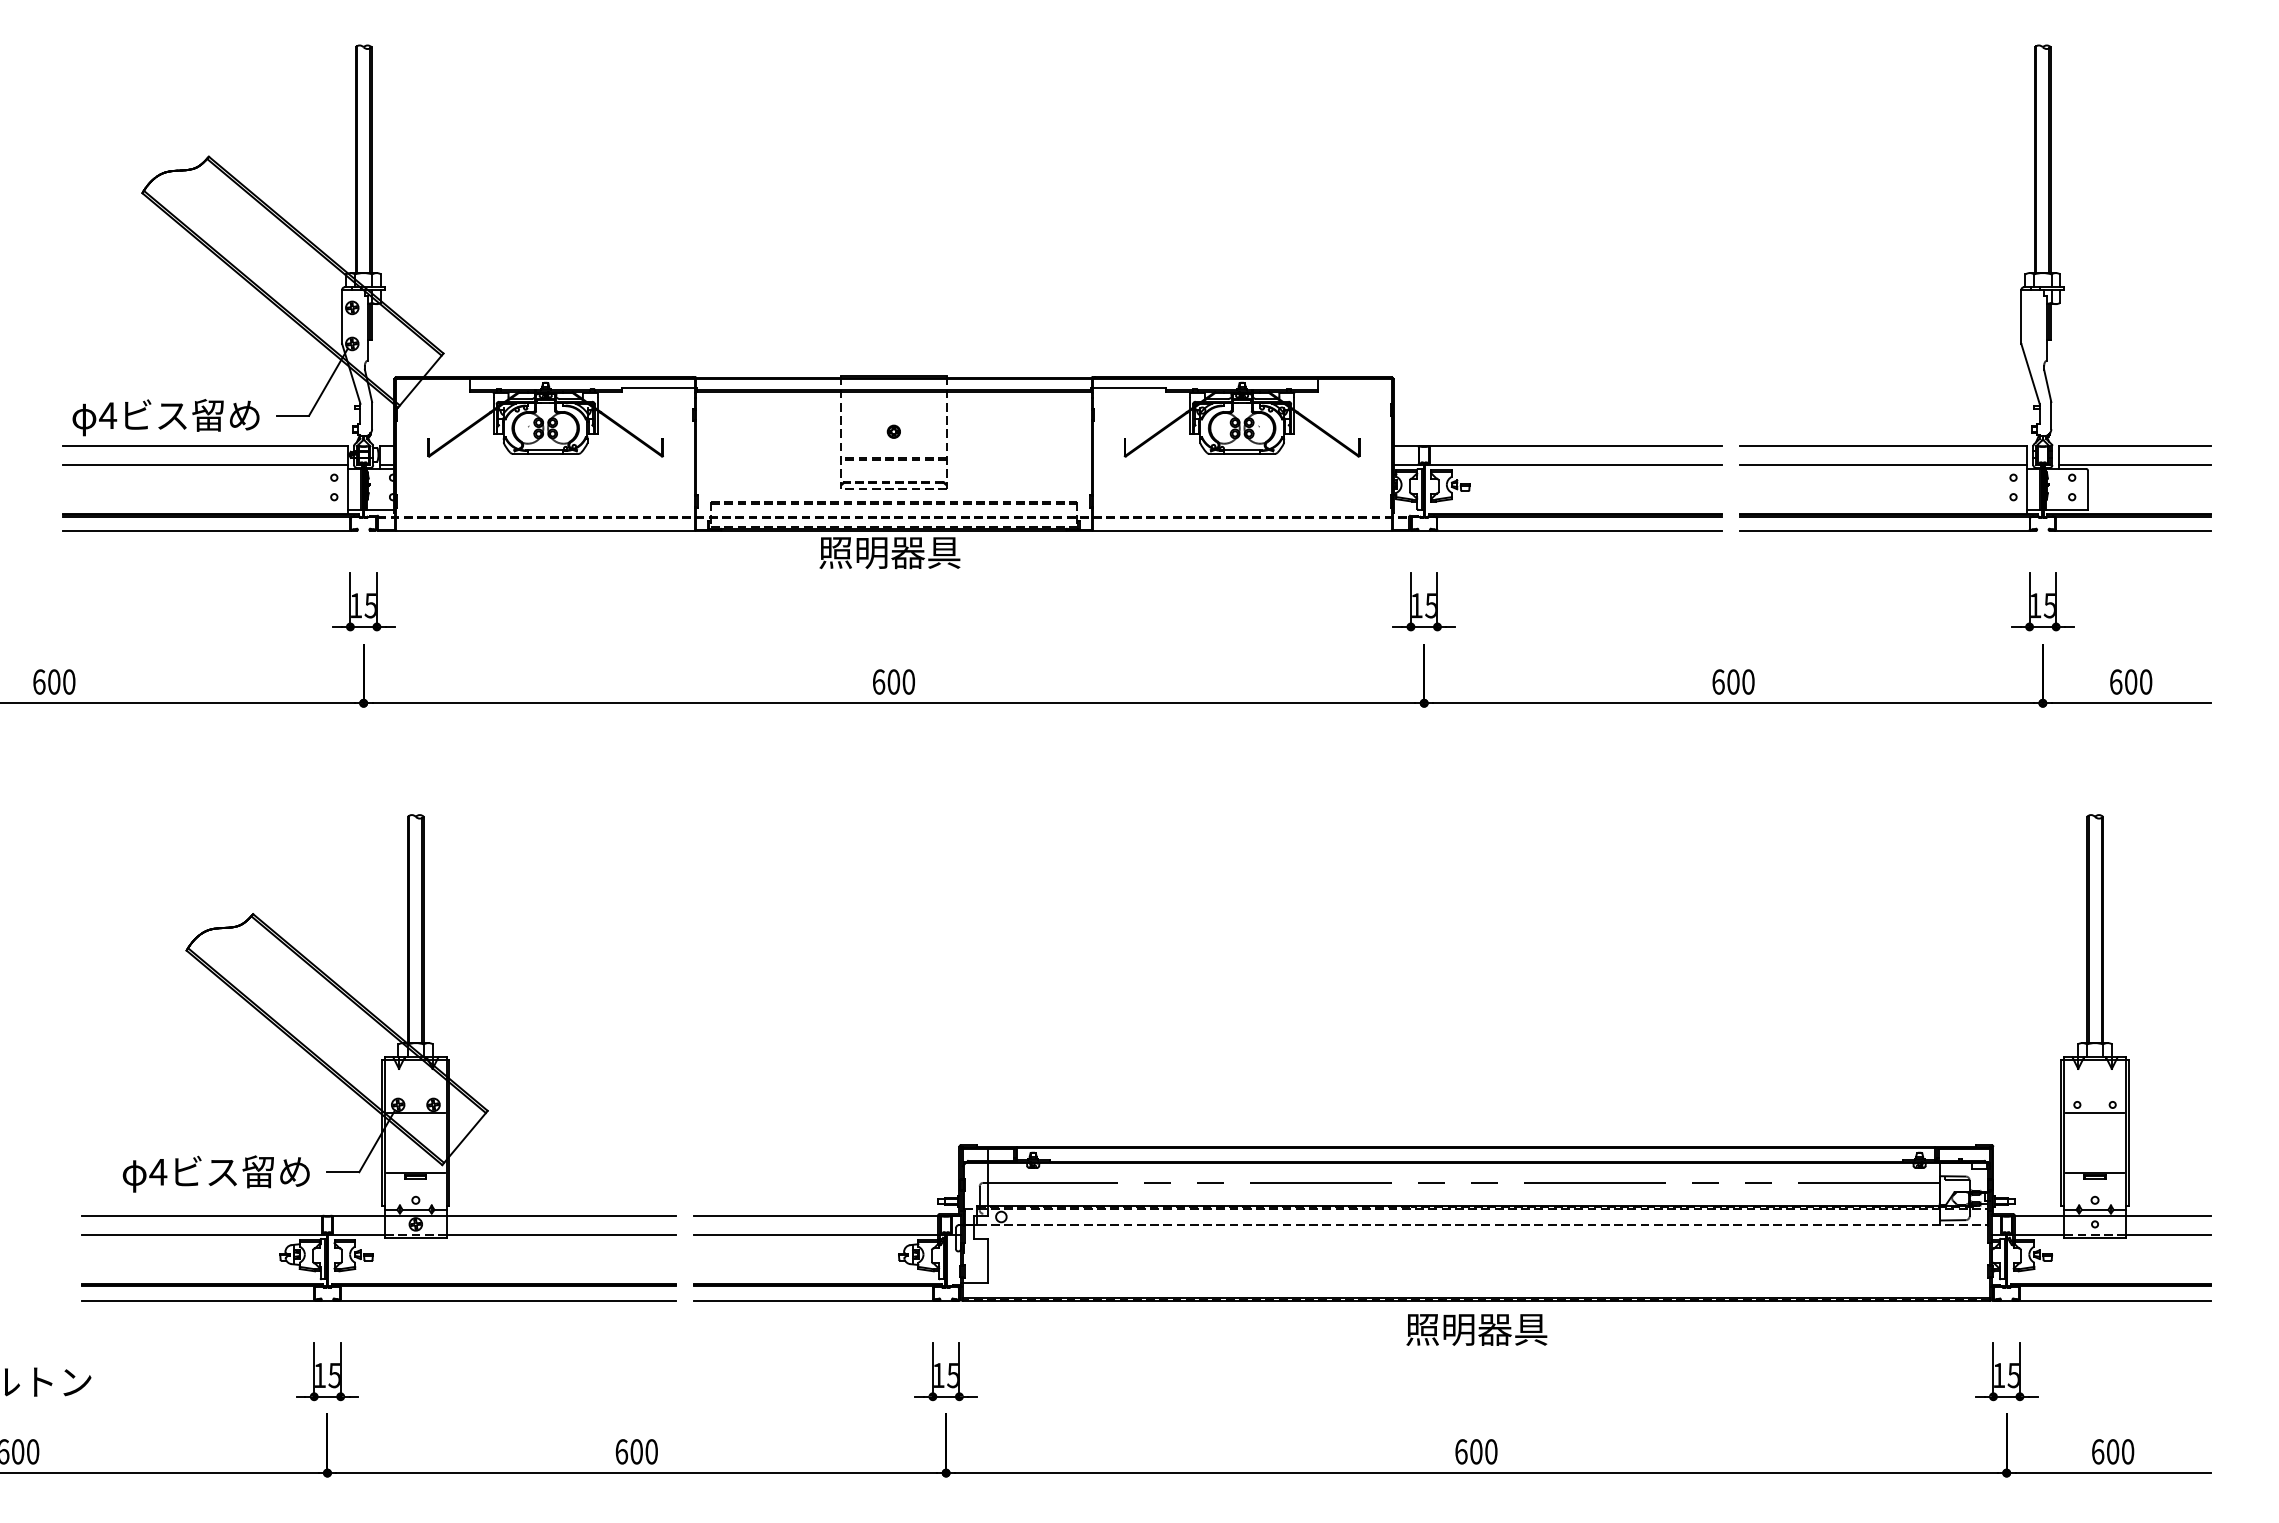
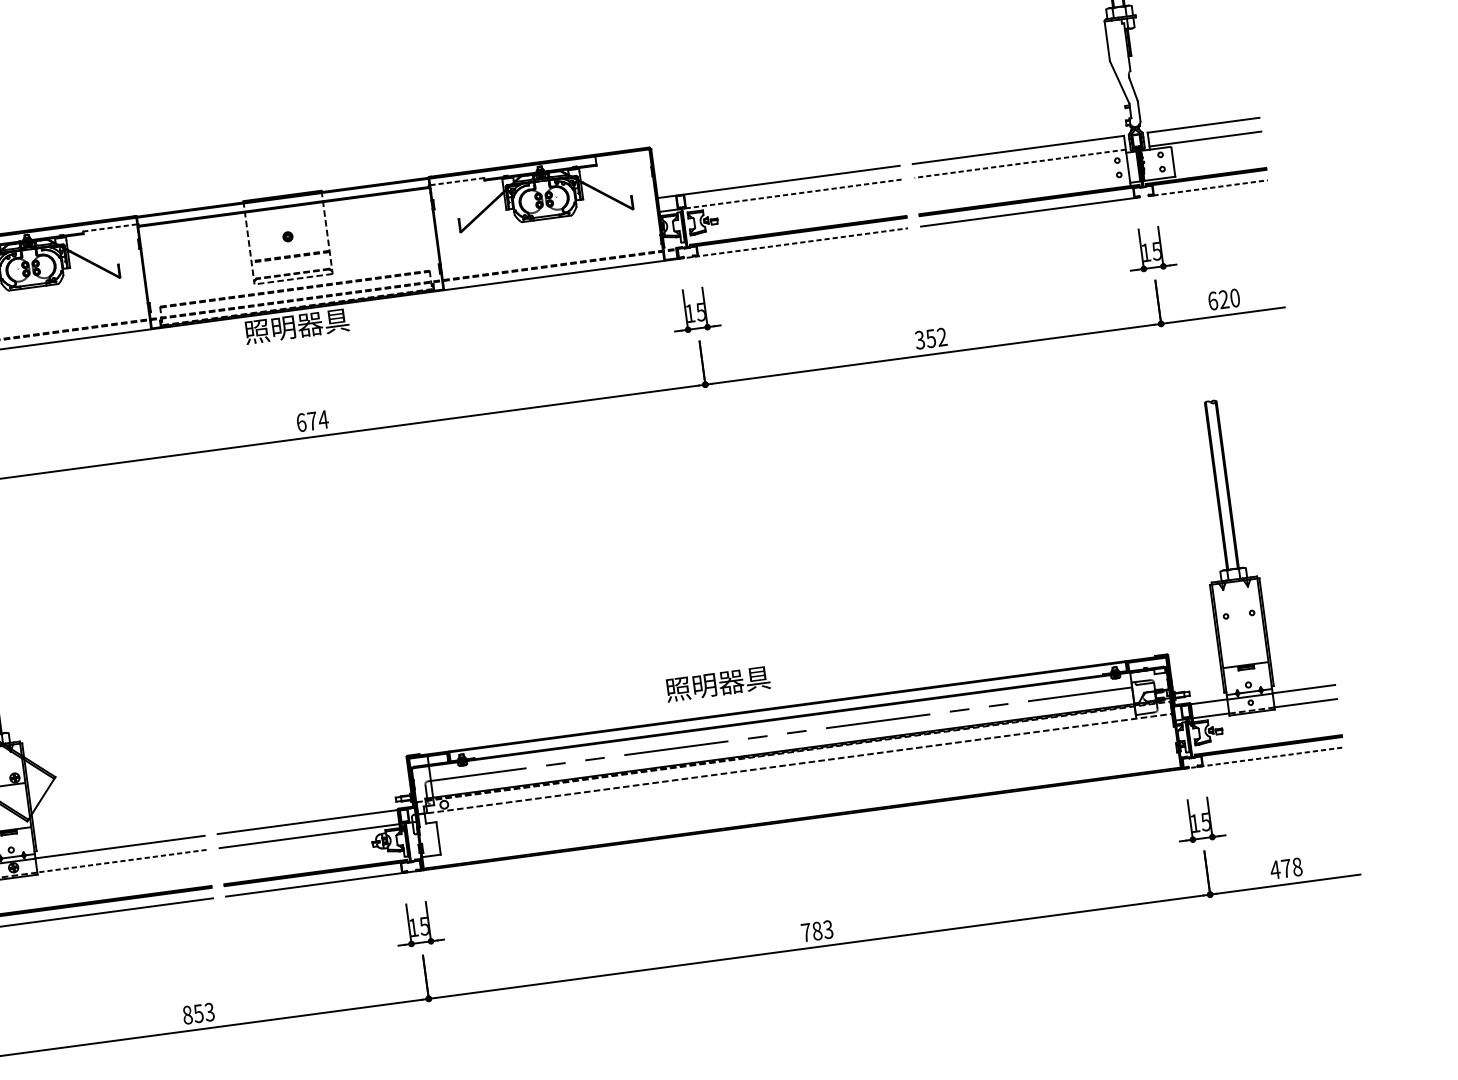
line: (659, 388) -> (110, 227), solid -> dashed
line: (1128, 388) -> (456, 181), solid -> dashed
line: (1573, 464) -> (791, 194), solid -> dashed
line: (1882, 464) -> (1019, 163), solid -> dashed
line: (1566, 530) -> (793, 243), solid -> dashed
line: (2133, 530) -> (1210, 187), solid -> dashed
text: (901, 681) -> (318, 420), 600 -> 674
text: (1733, 681) -> (931, 338), 600 -> 352
text: (2130, 681) -> (1223, 299), 600 -> 620
line: (2094, 1113) -> (1239, 621), removed
line: (561, 1234) -> (121, 860), solid -> dashed
line: (2101, 1300) -> (1263, 758), solid -> dashed
text: (1476, 1329) -> (717, 683), moved
text: (636, 1451) -> (198, 1013), 600 -> 853
text: (1476, 1451) -> (817, 930), 600 -> 783
text: (2112, 1451) -> (1286, 868), 600 -> 478

